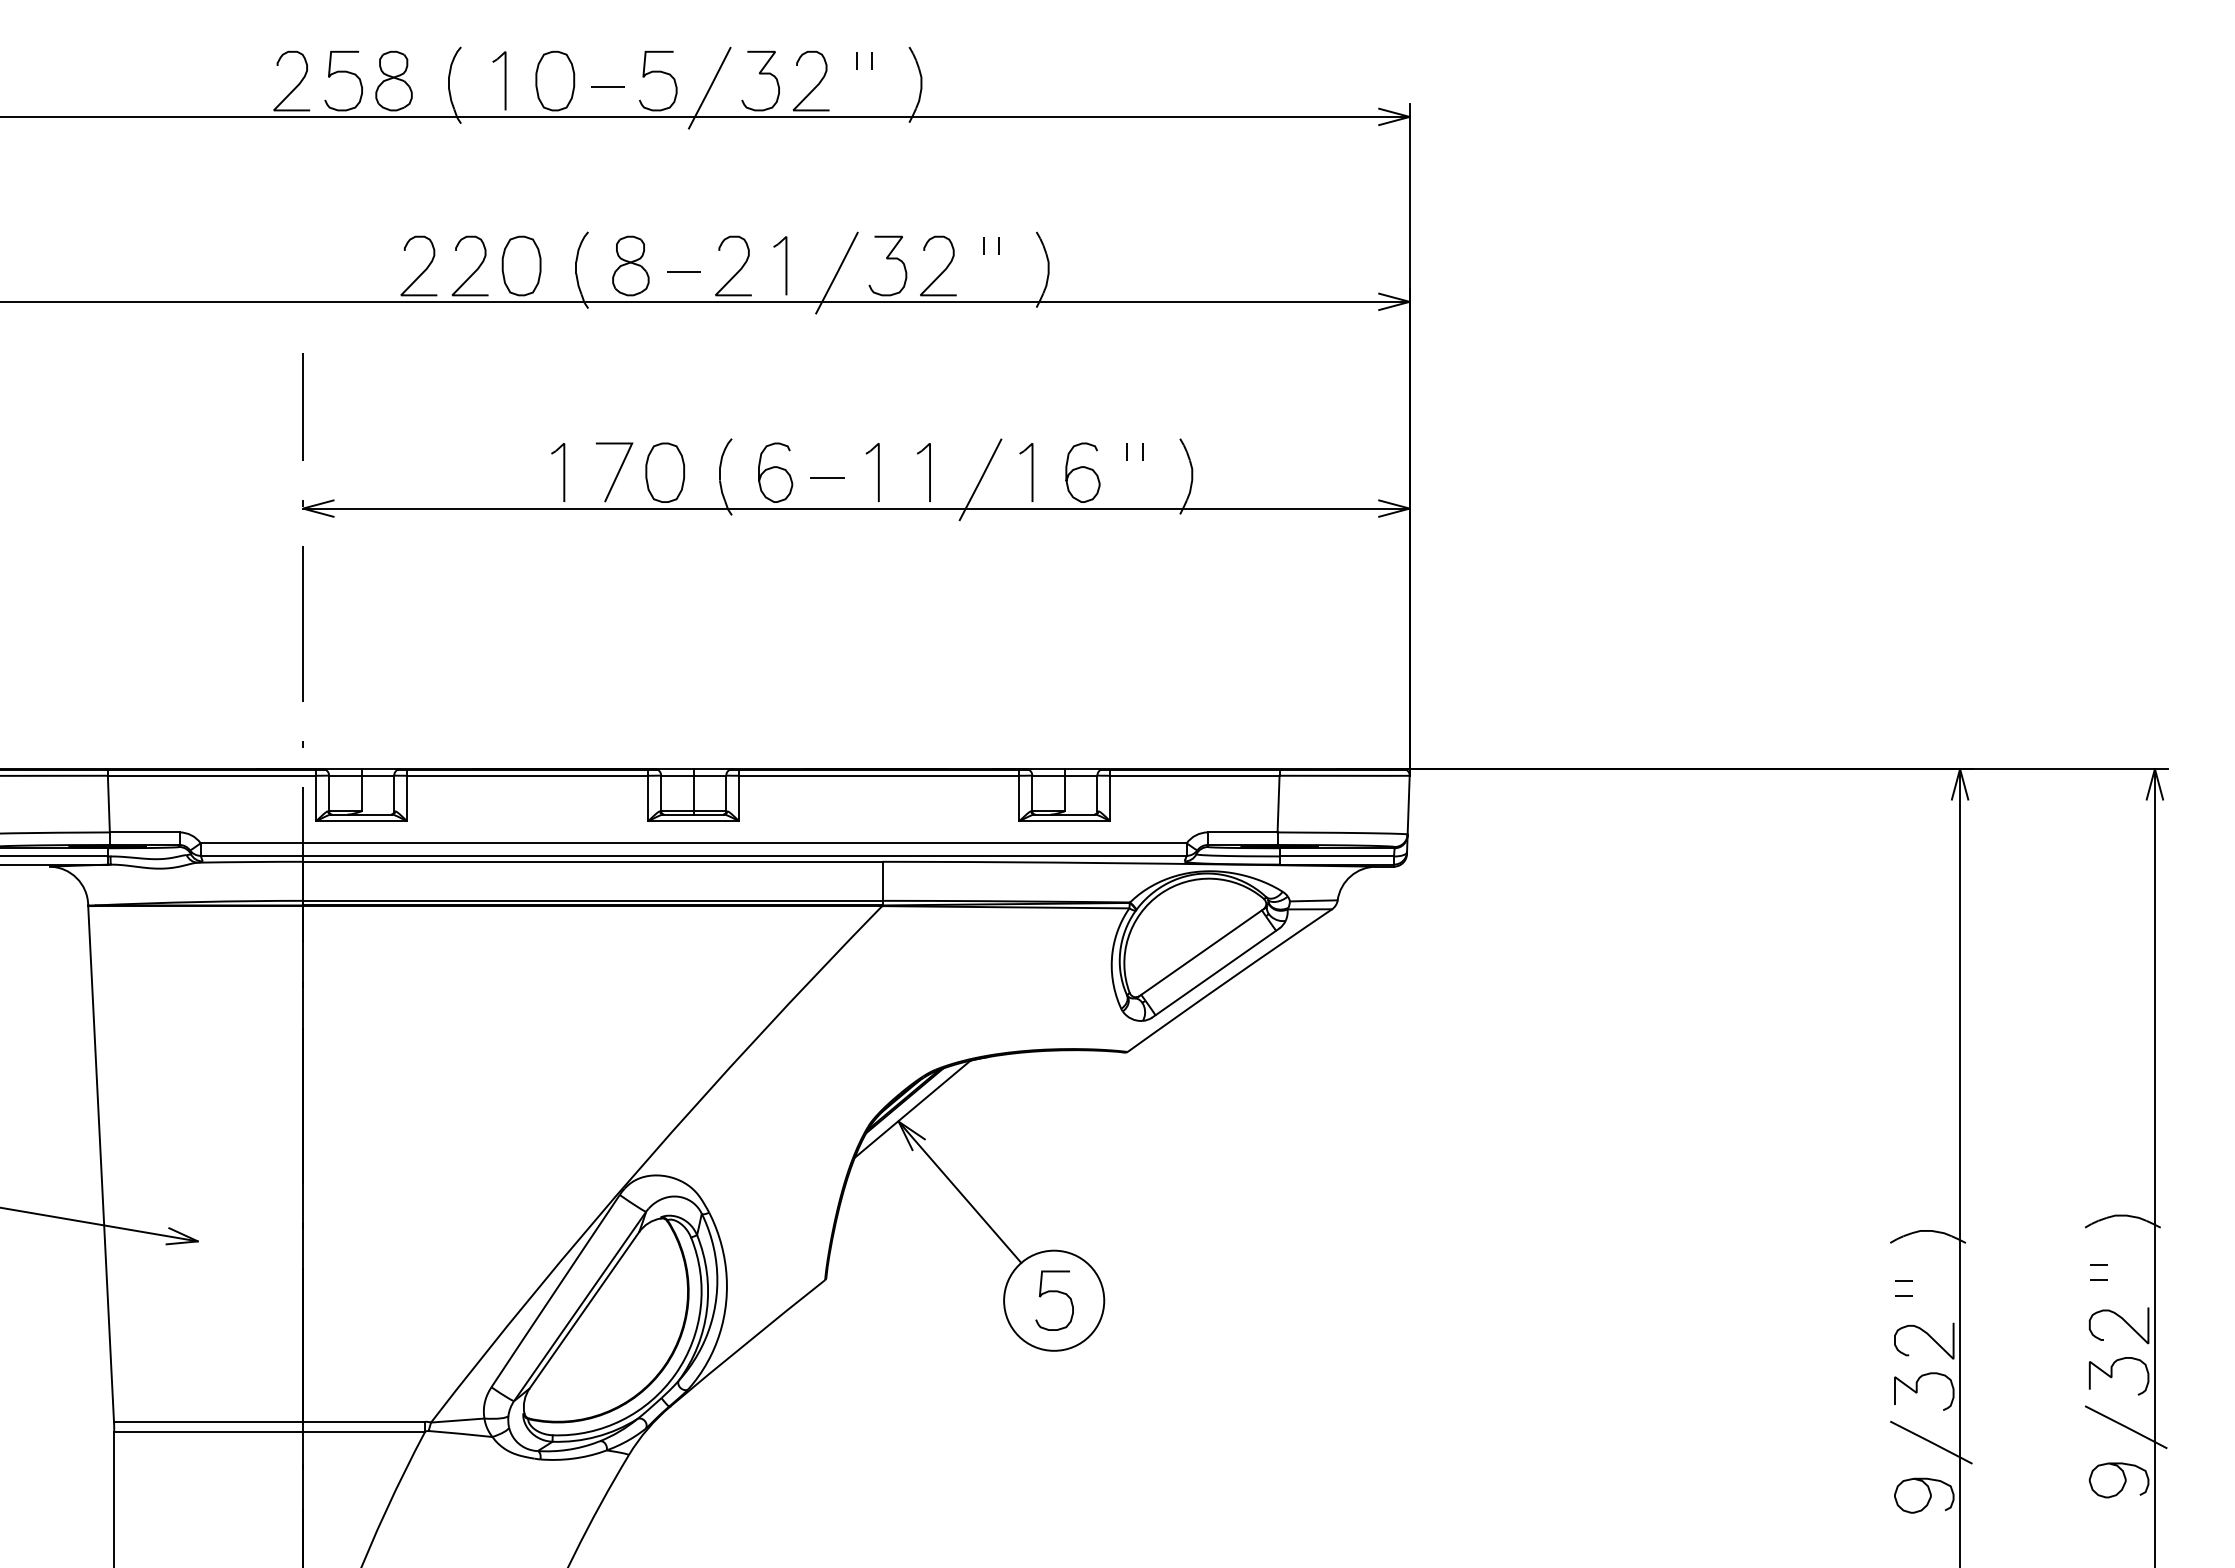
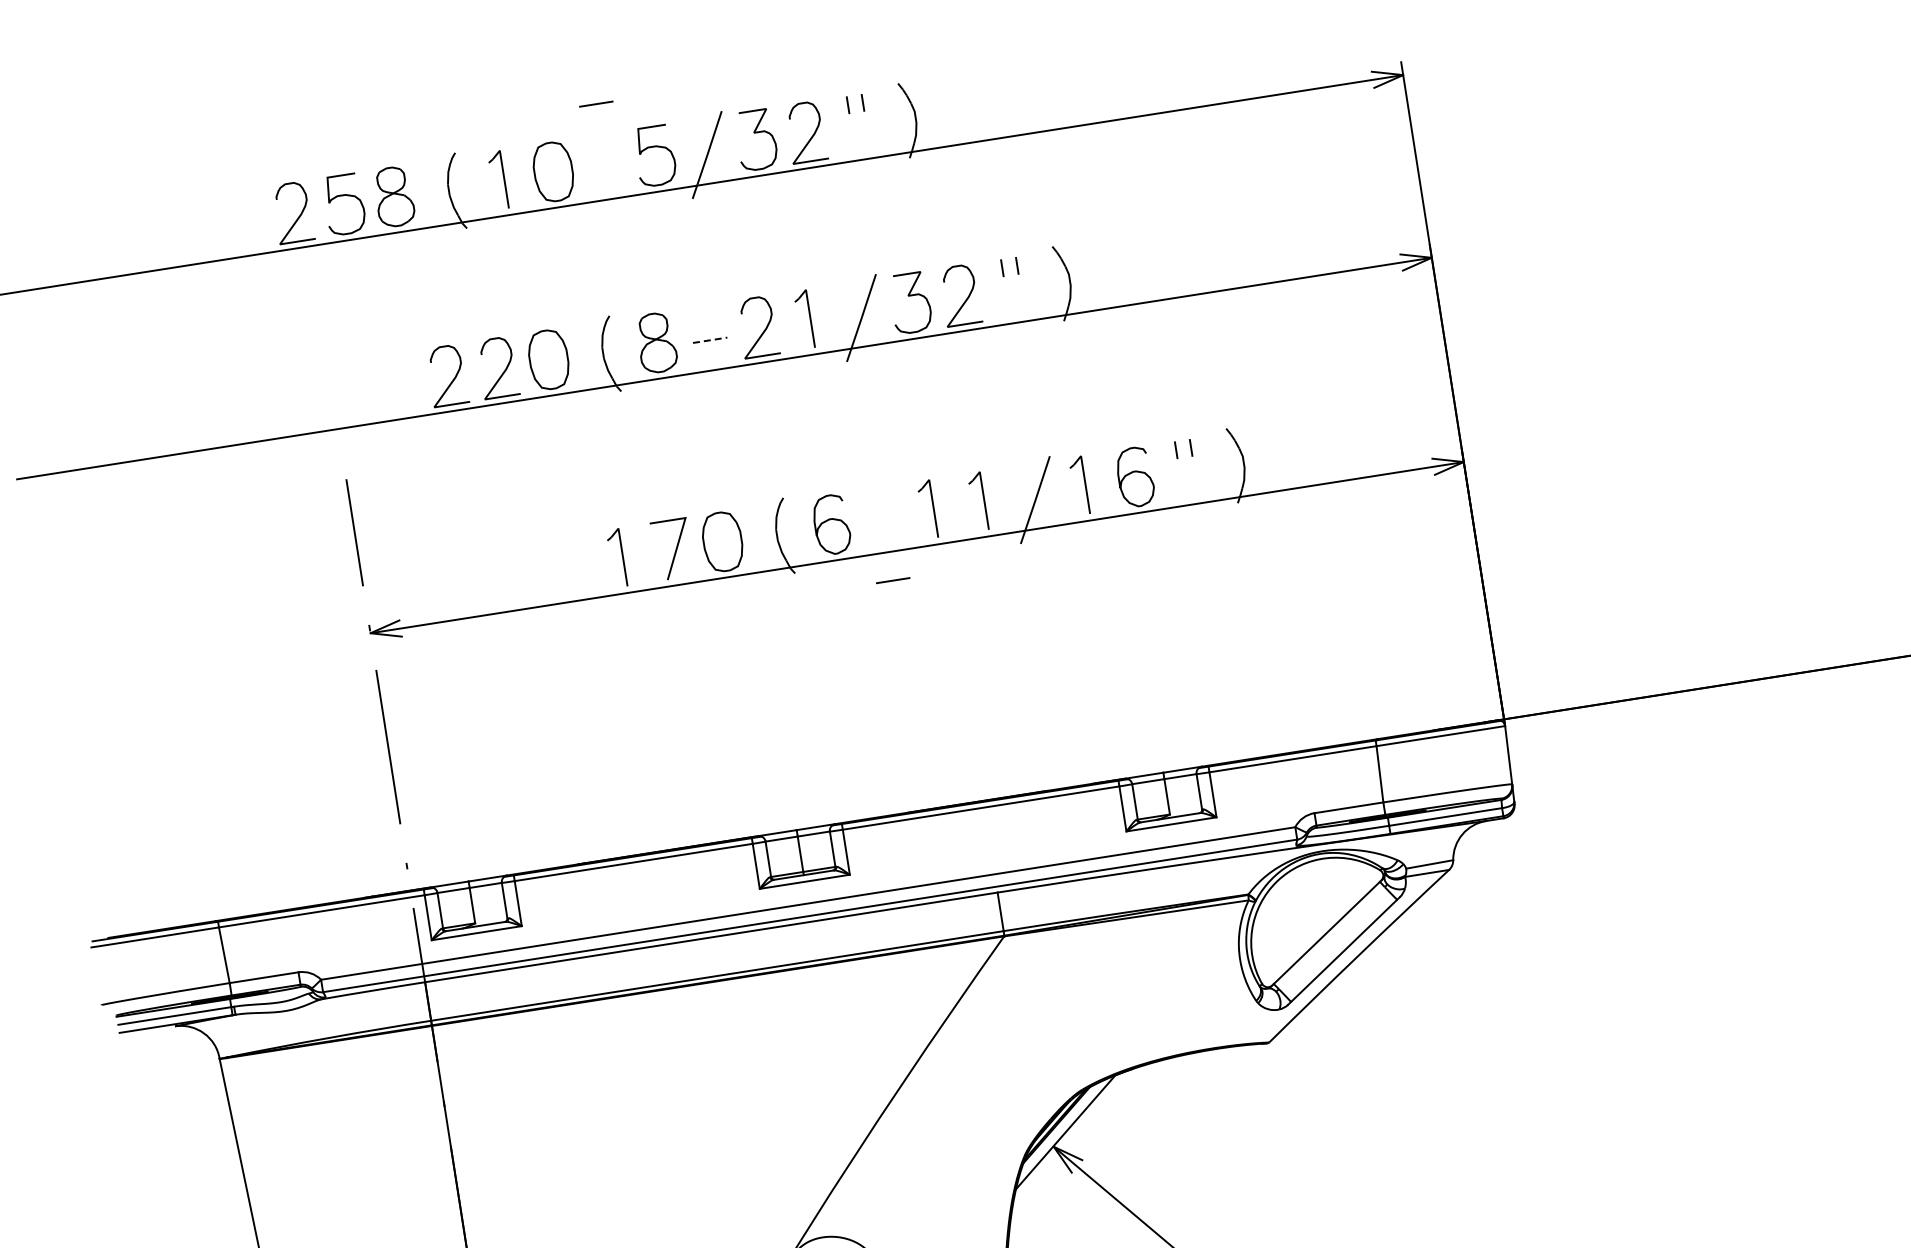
line: (607, 86) -> (595, 103), moved
line: (684, 271) -> (710, 340), solid -> dashed
line: (827, 477) -> (892, 579), moved

